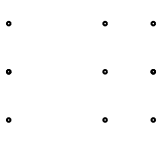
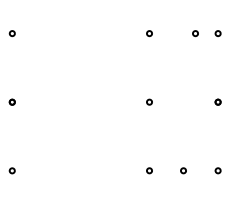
circle: (137, 23) -> (195, 33), added
circle: (128, 119) -> (183, 170), added

